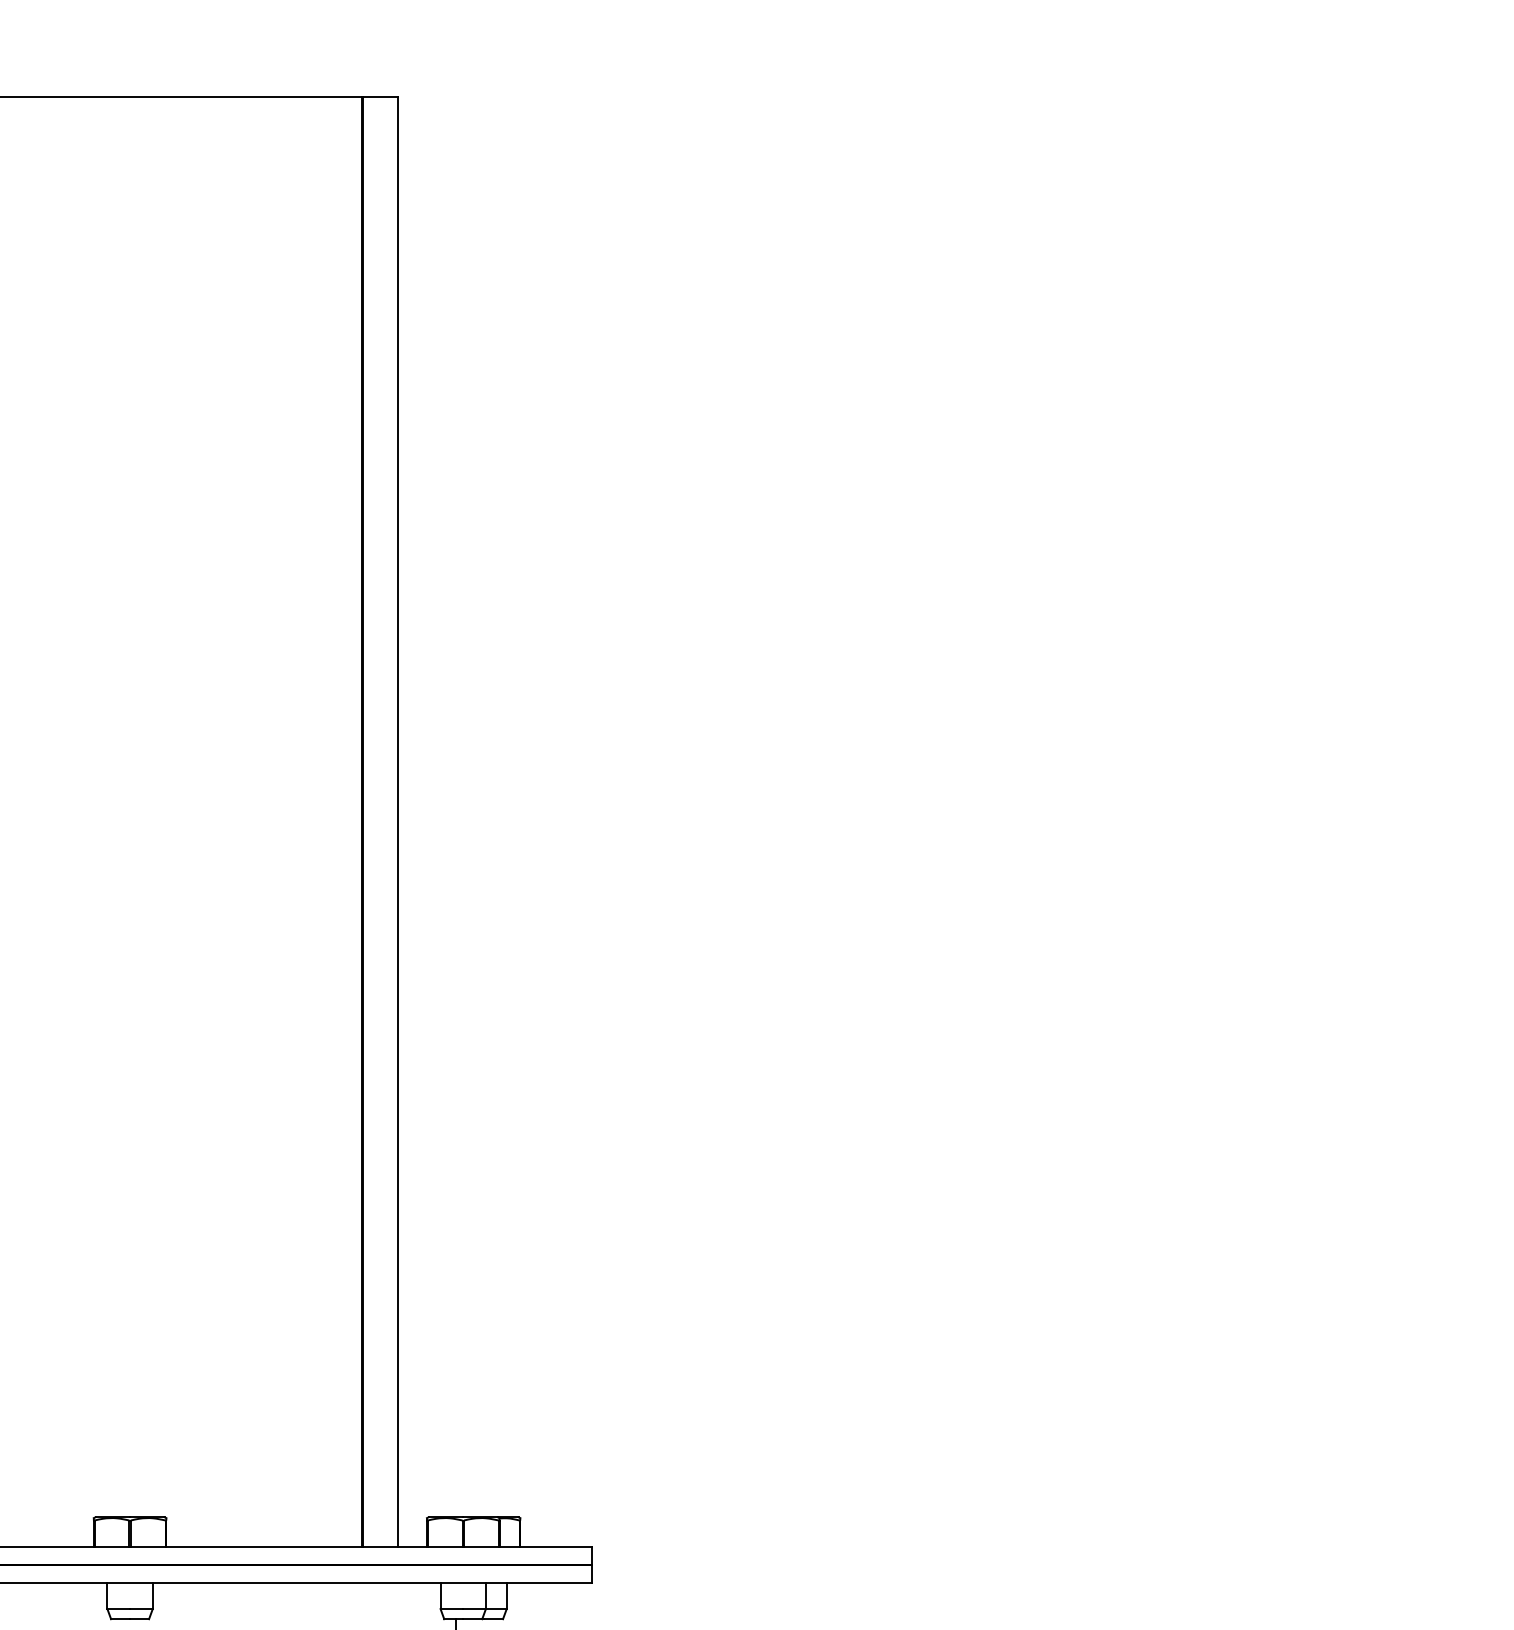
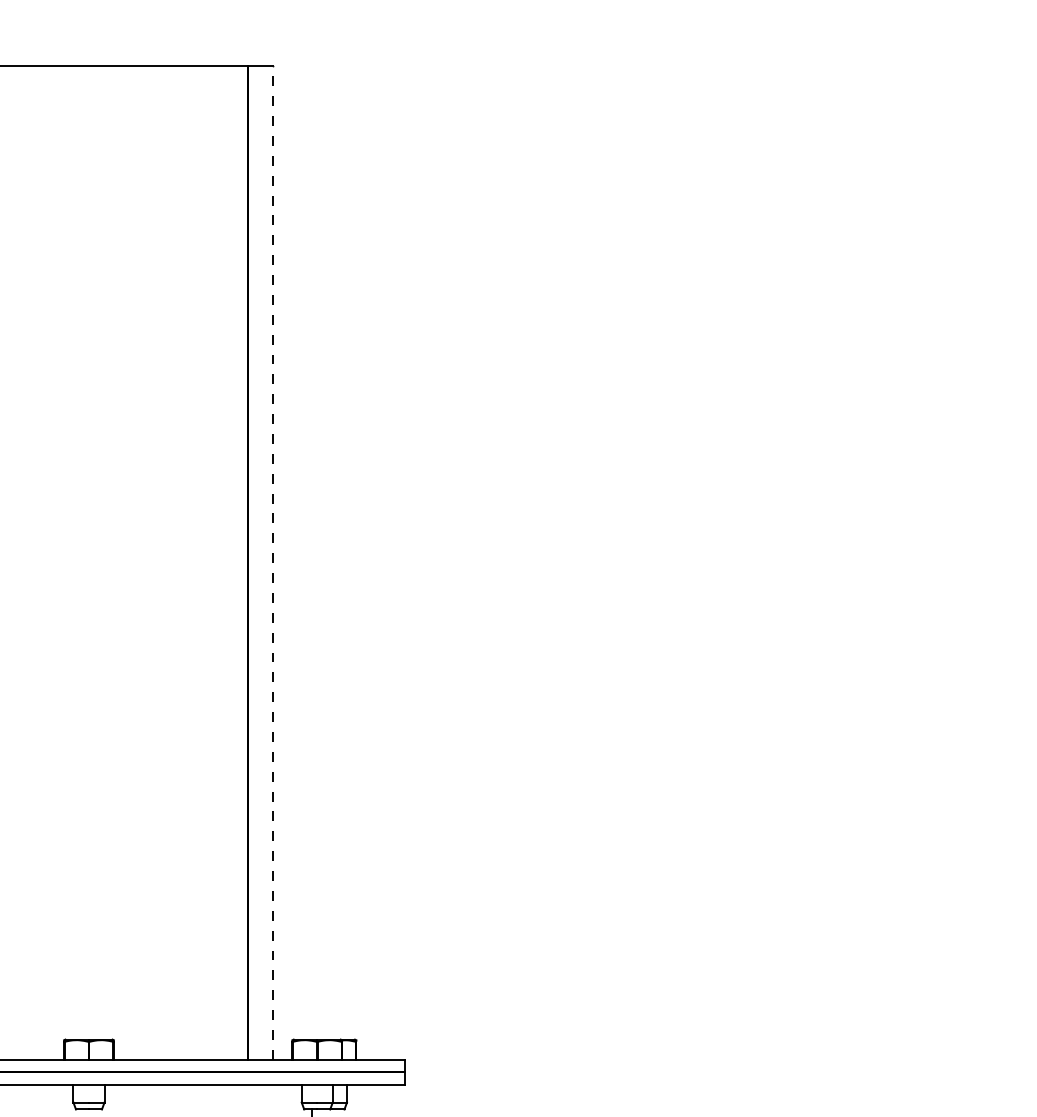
line: (397, 822) -> (272, 563), solid -> dashed

